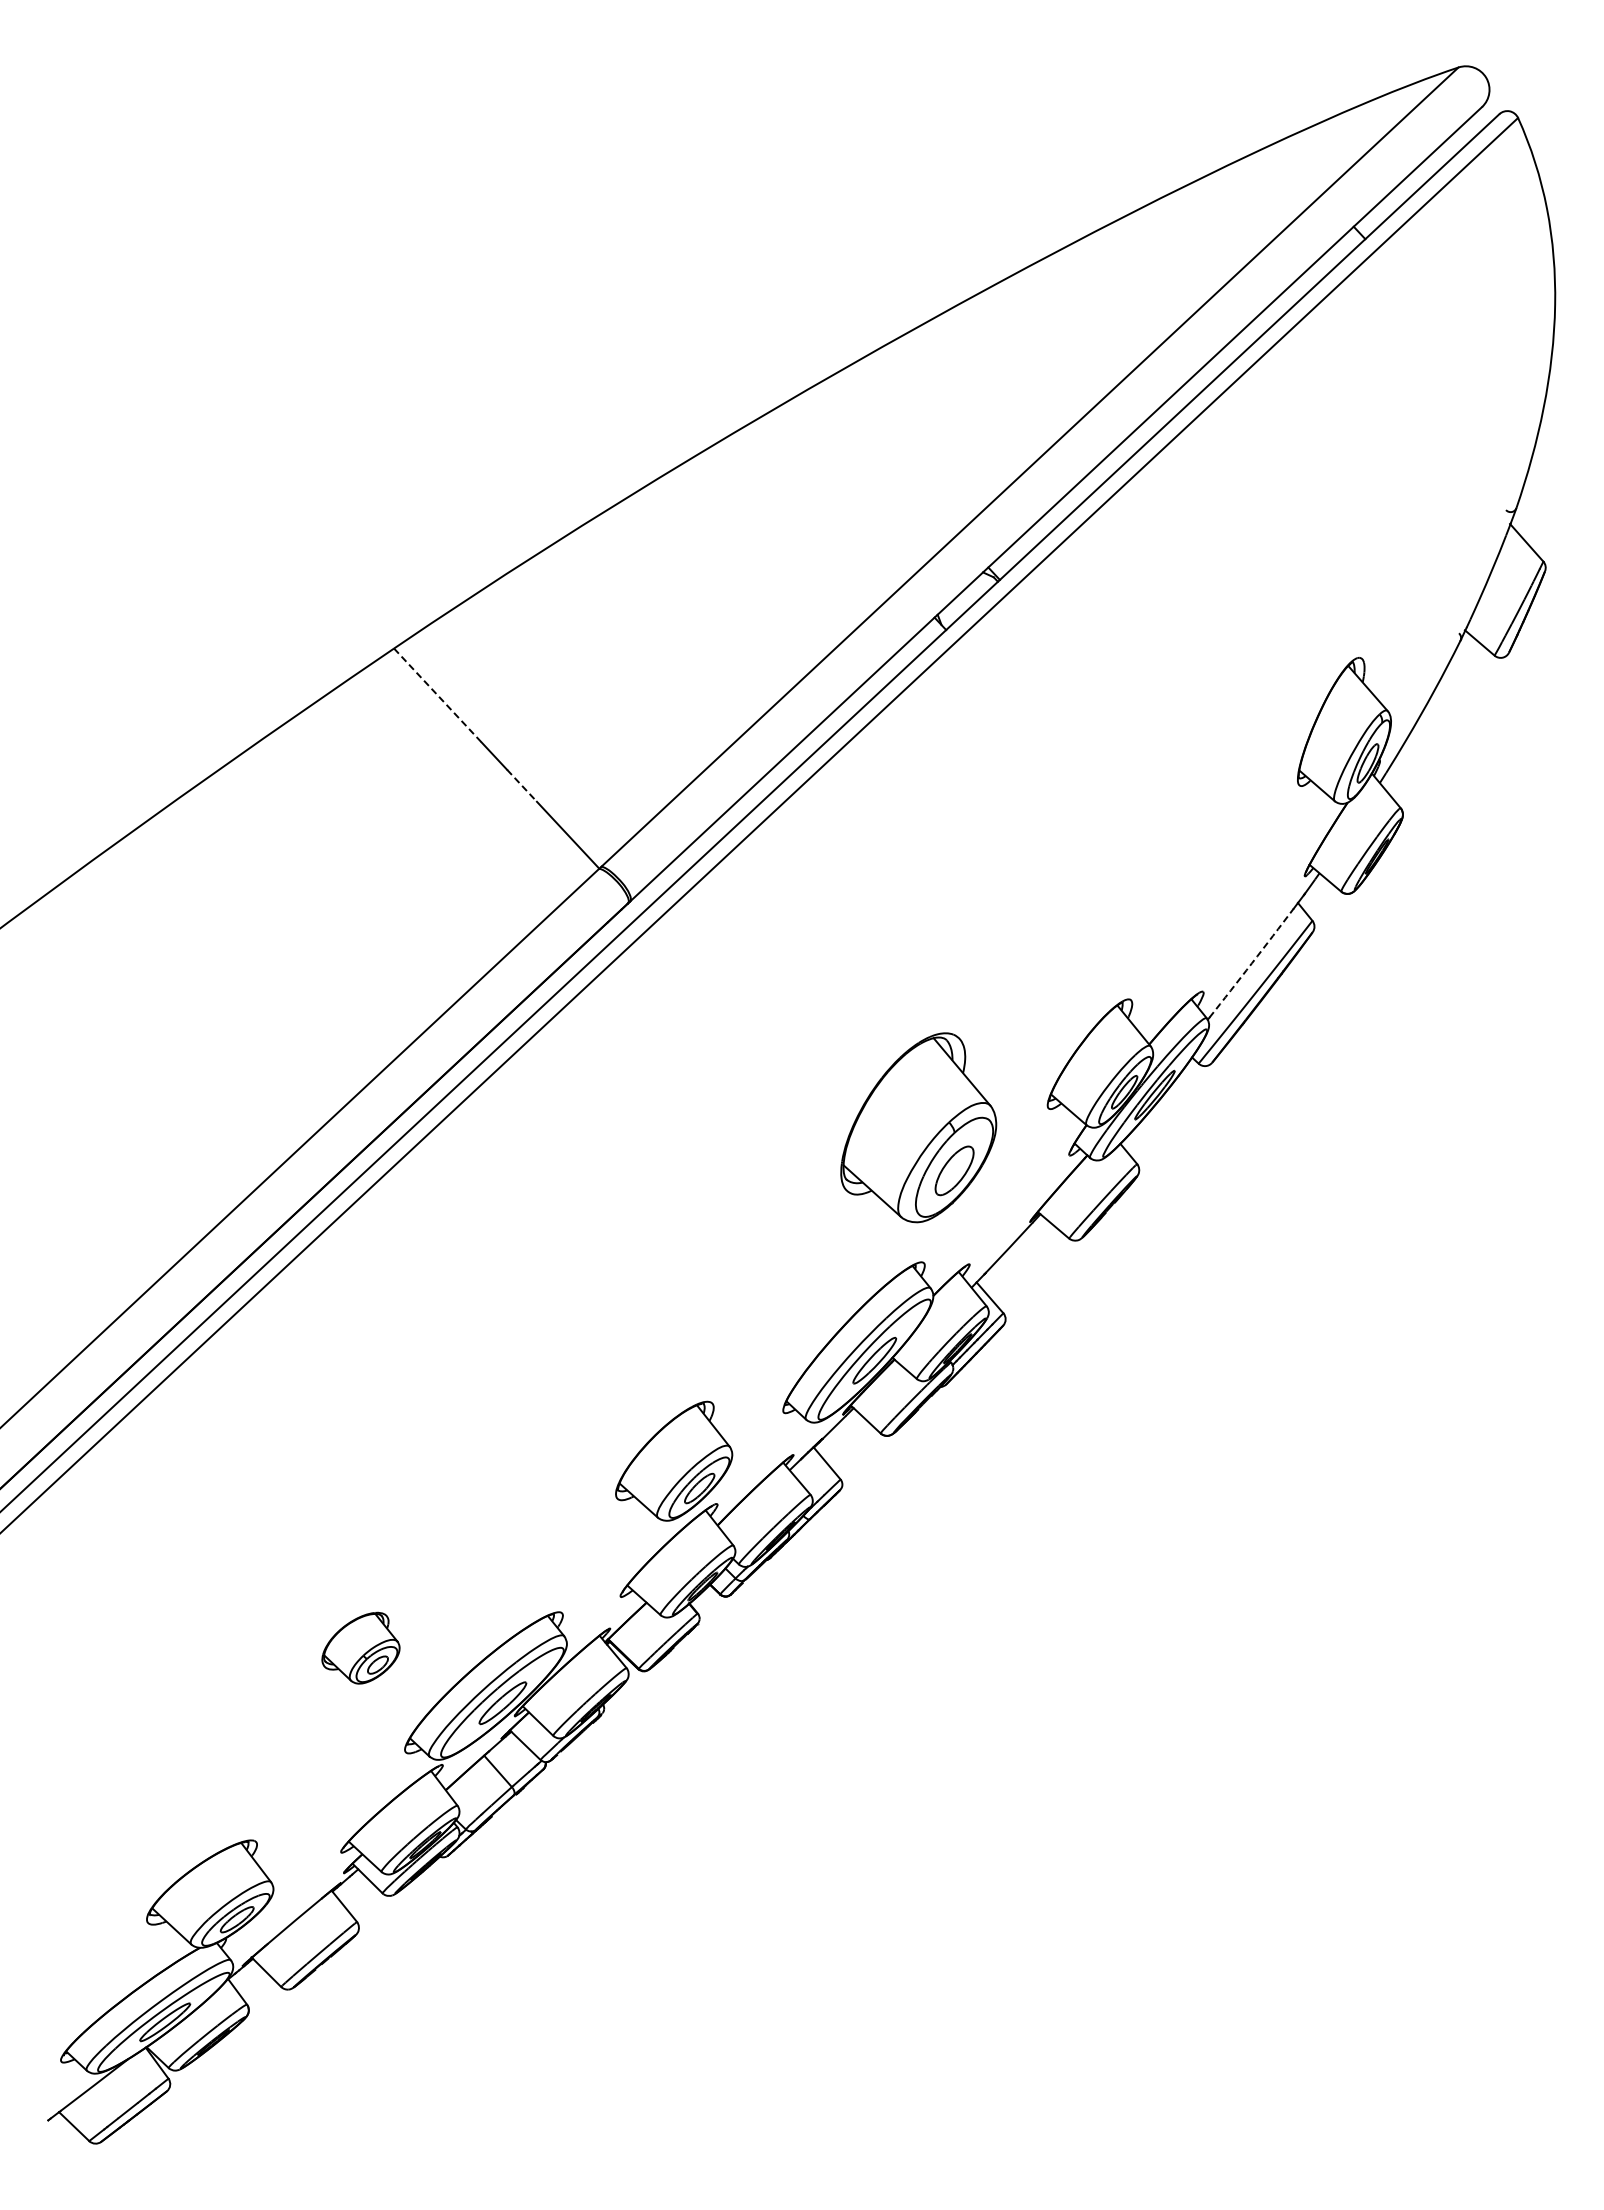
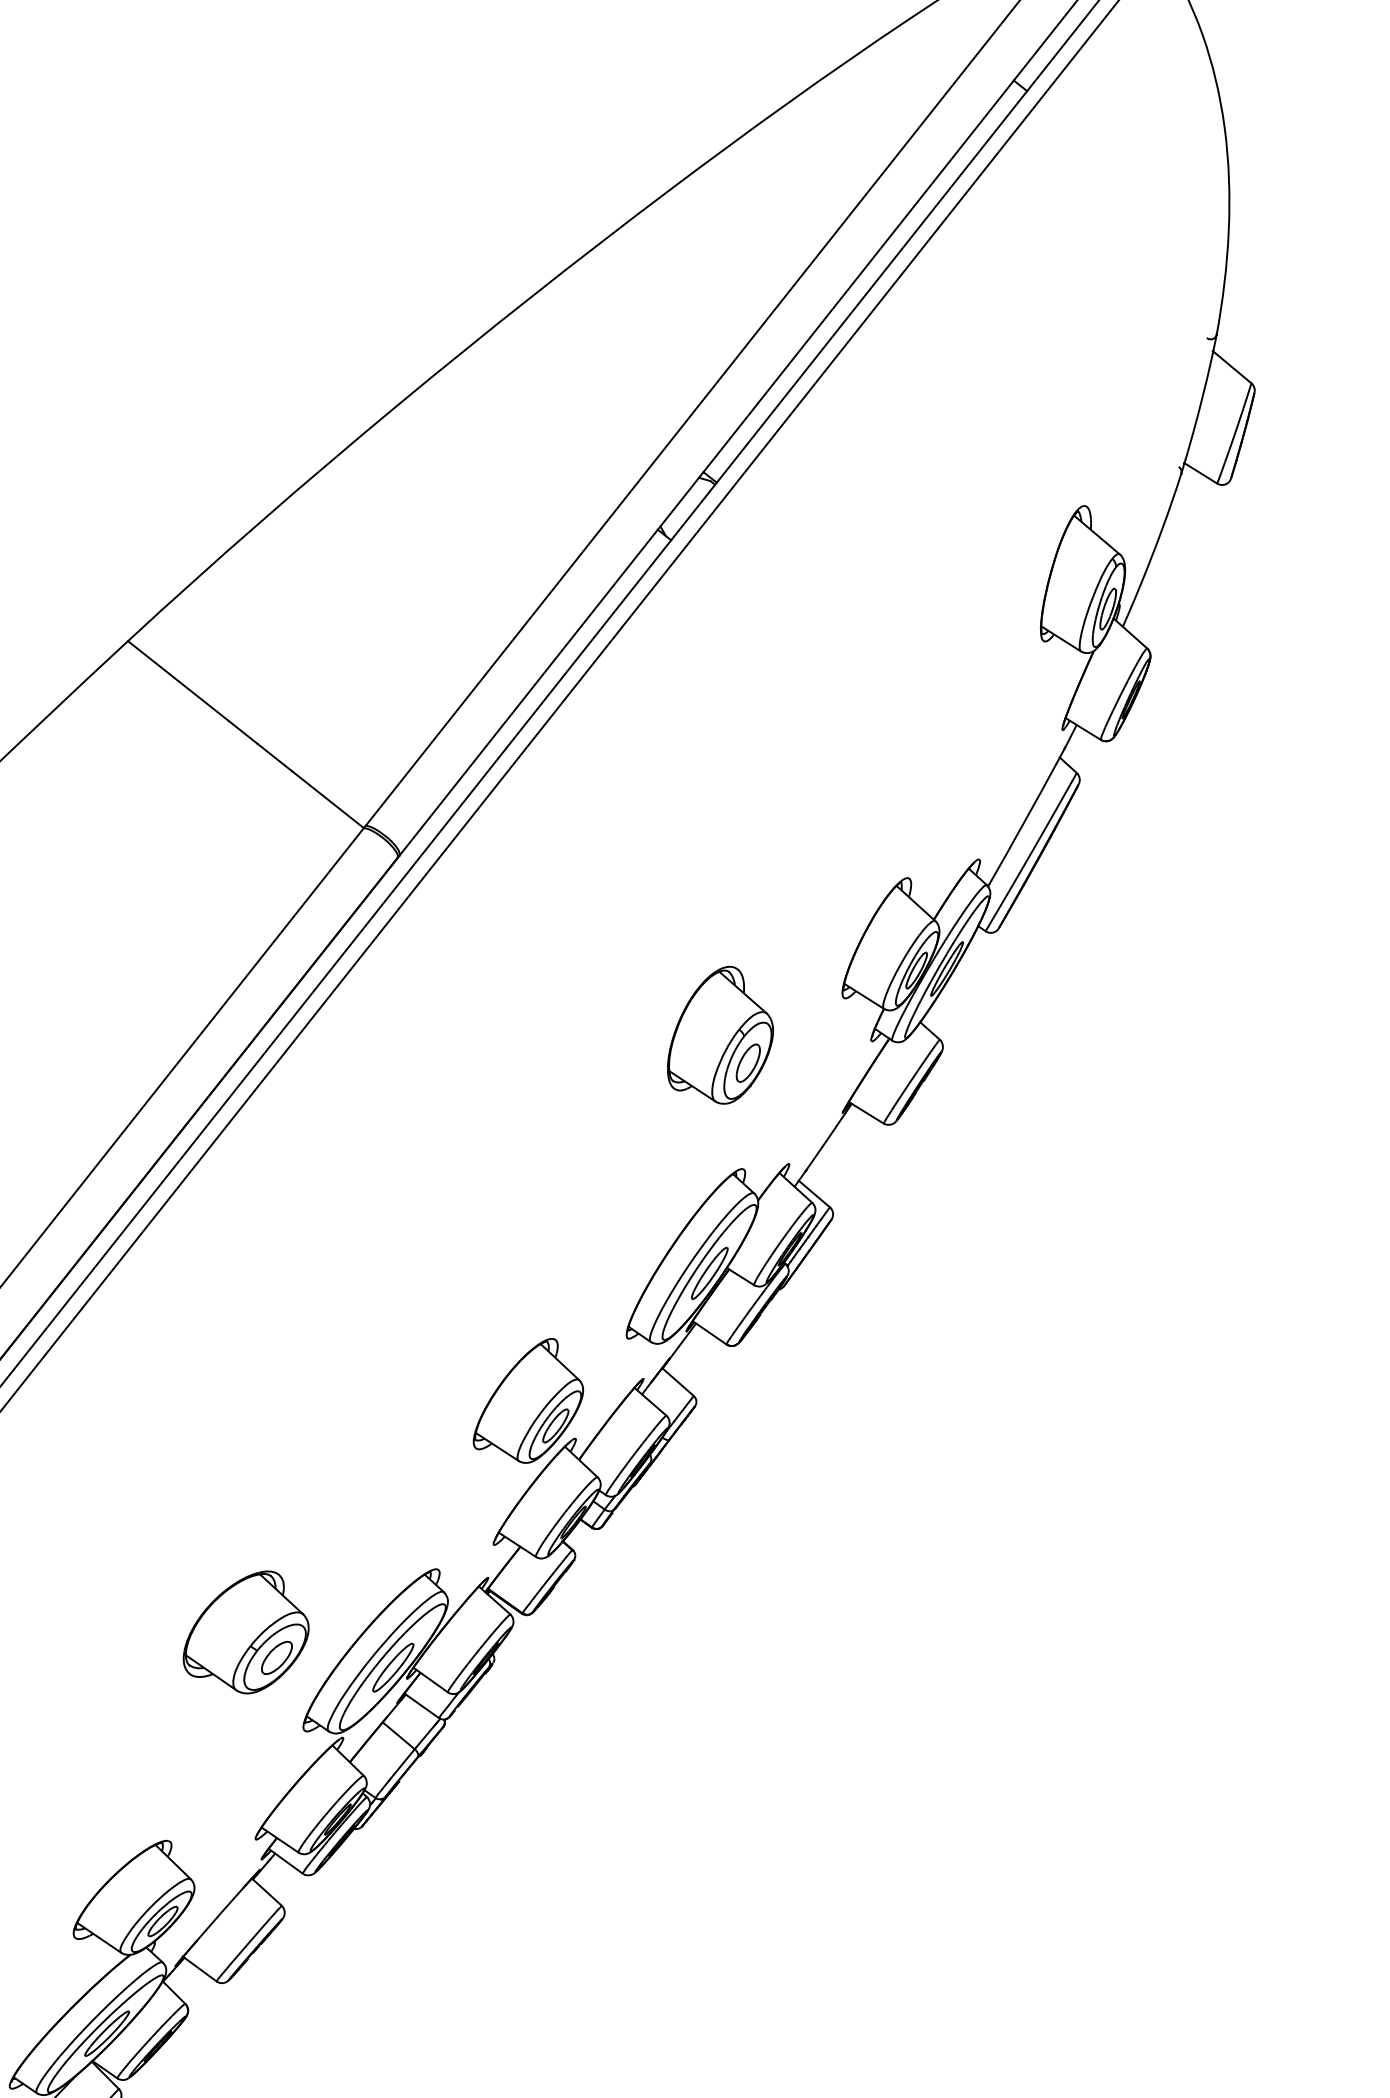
line: (438, 695) -> (178, 680), dashed -> solid
line: (522, 785) -> (275, 757), dashed -> solid
arc: (1251, 963) -> (1022, 824), dashed -> solid
part: (918, 1127) -> (718, 1036), size x0.71
part: (360, 1648) -> (244, 1634), size x1.67

